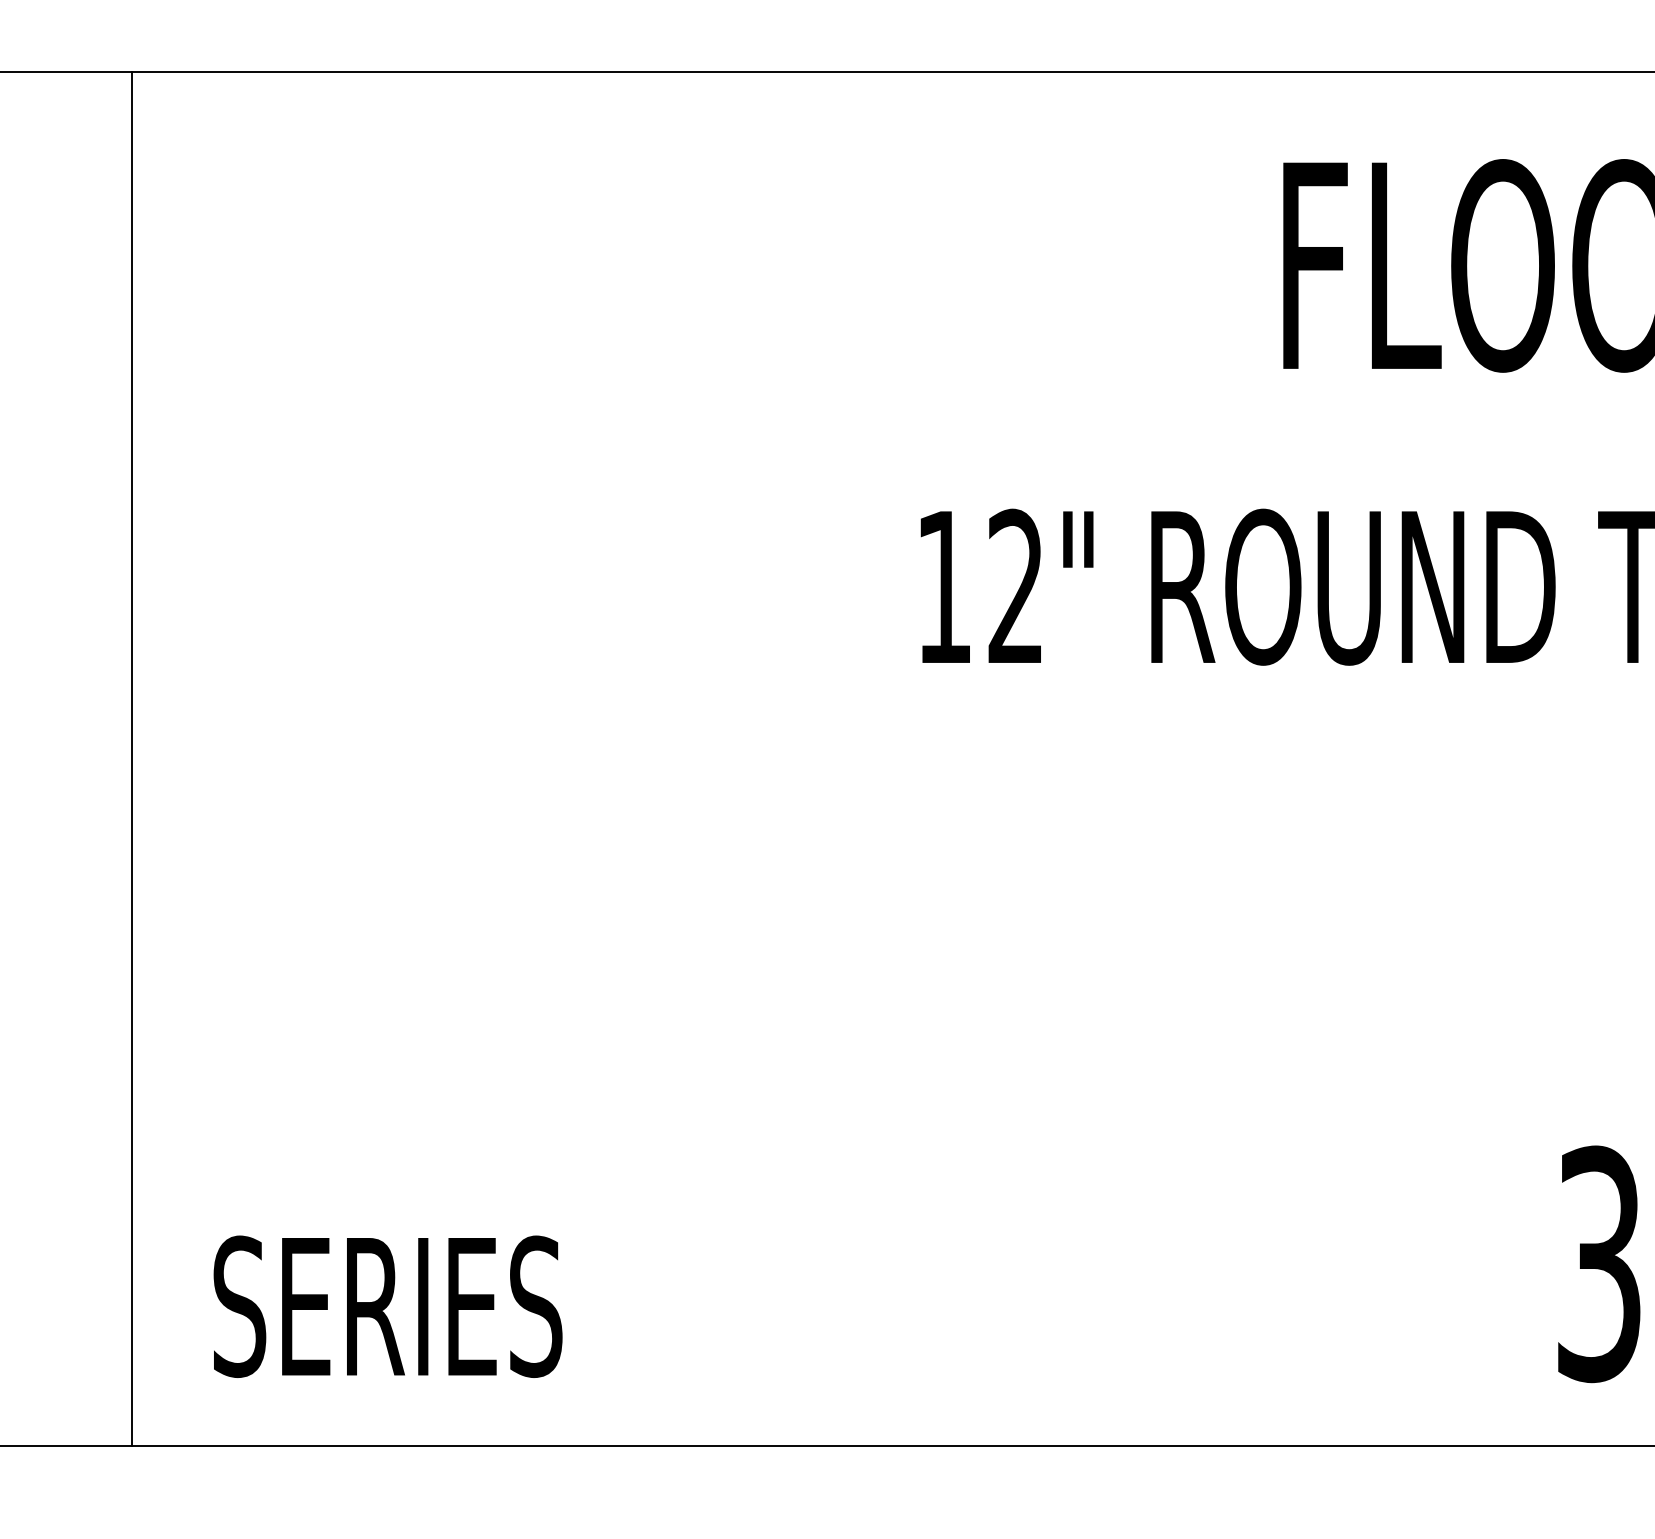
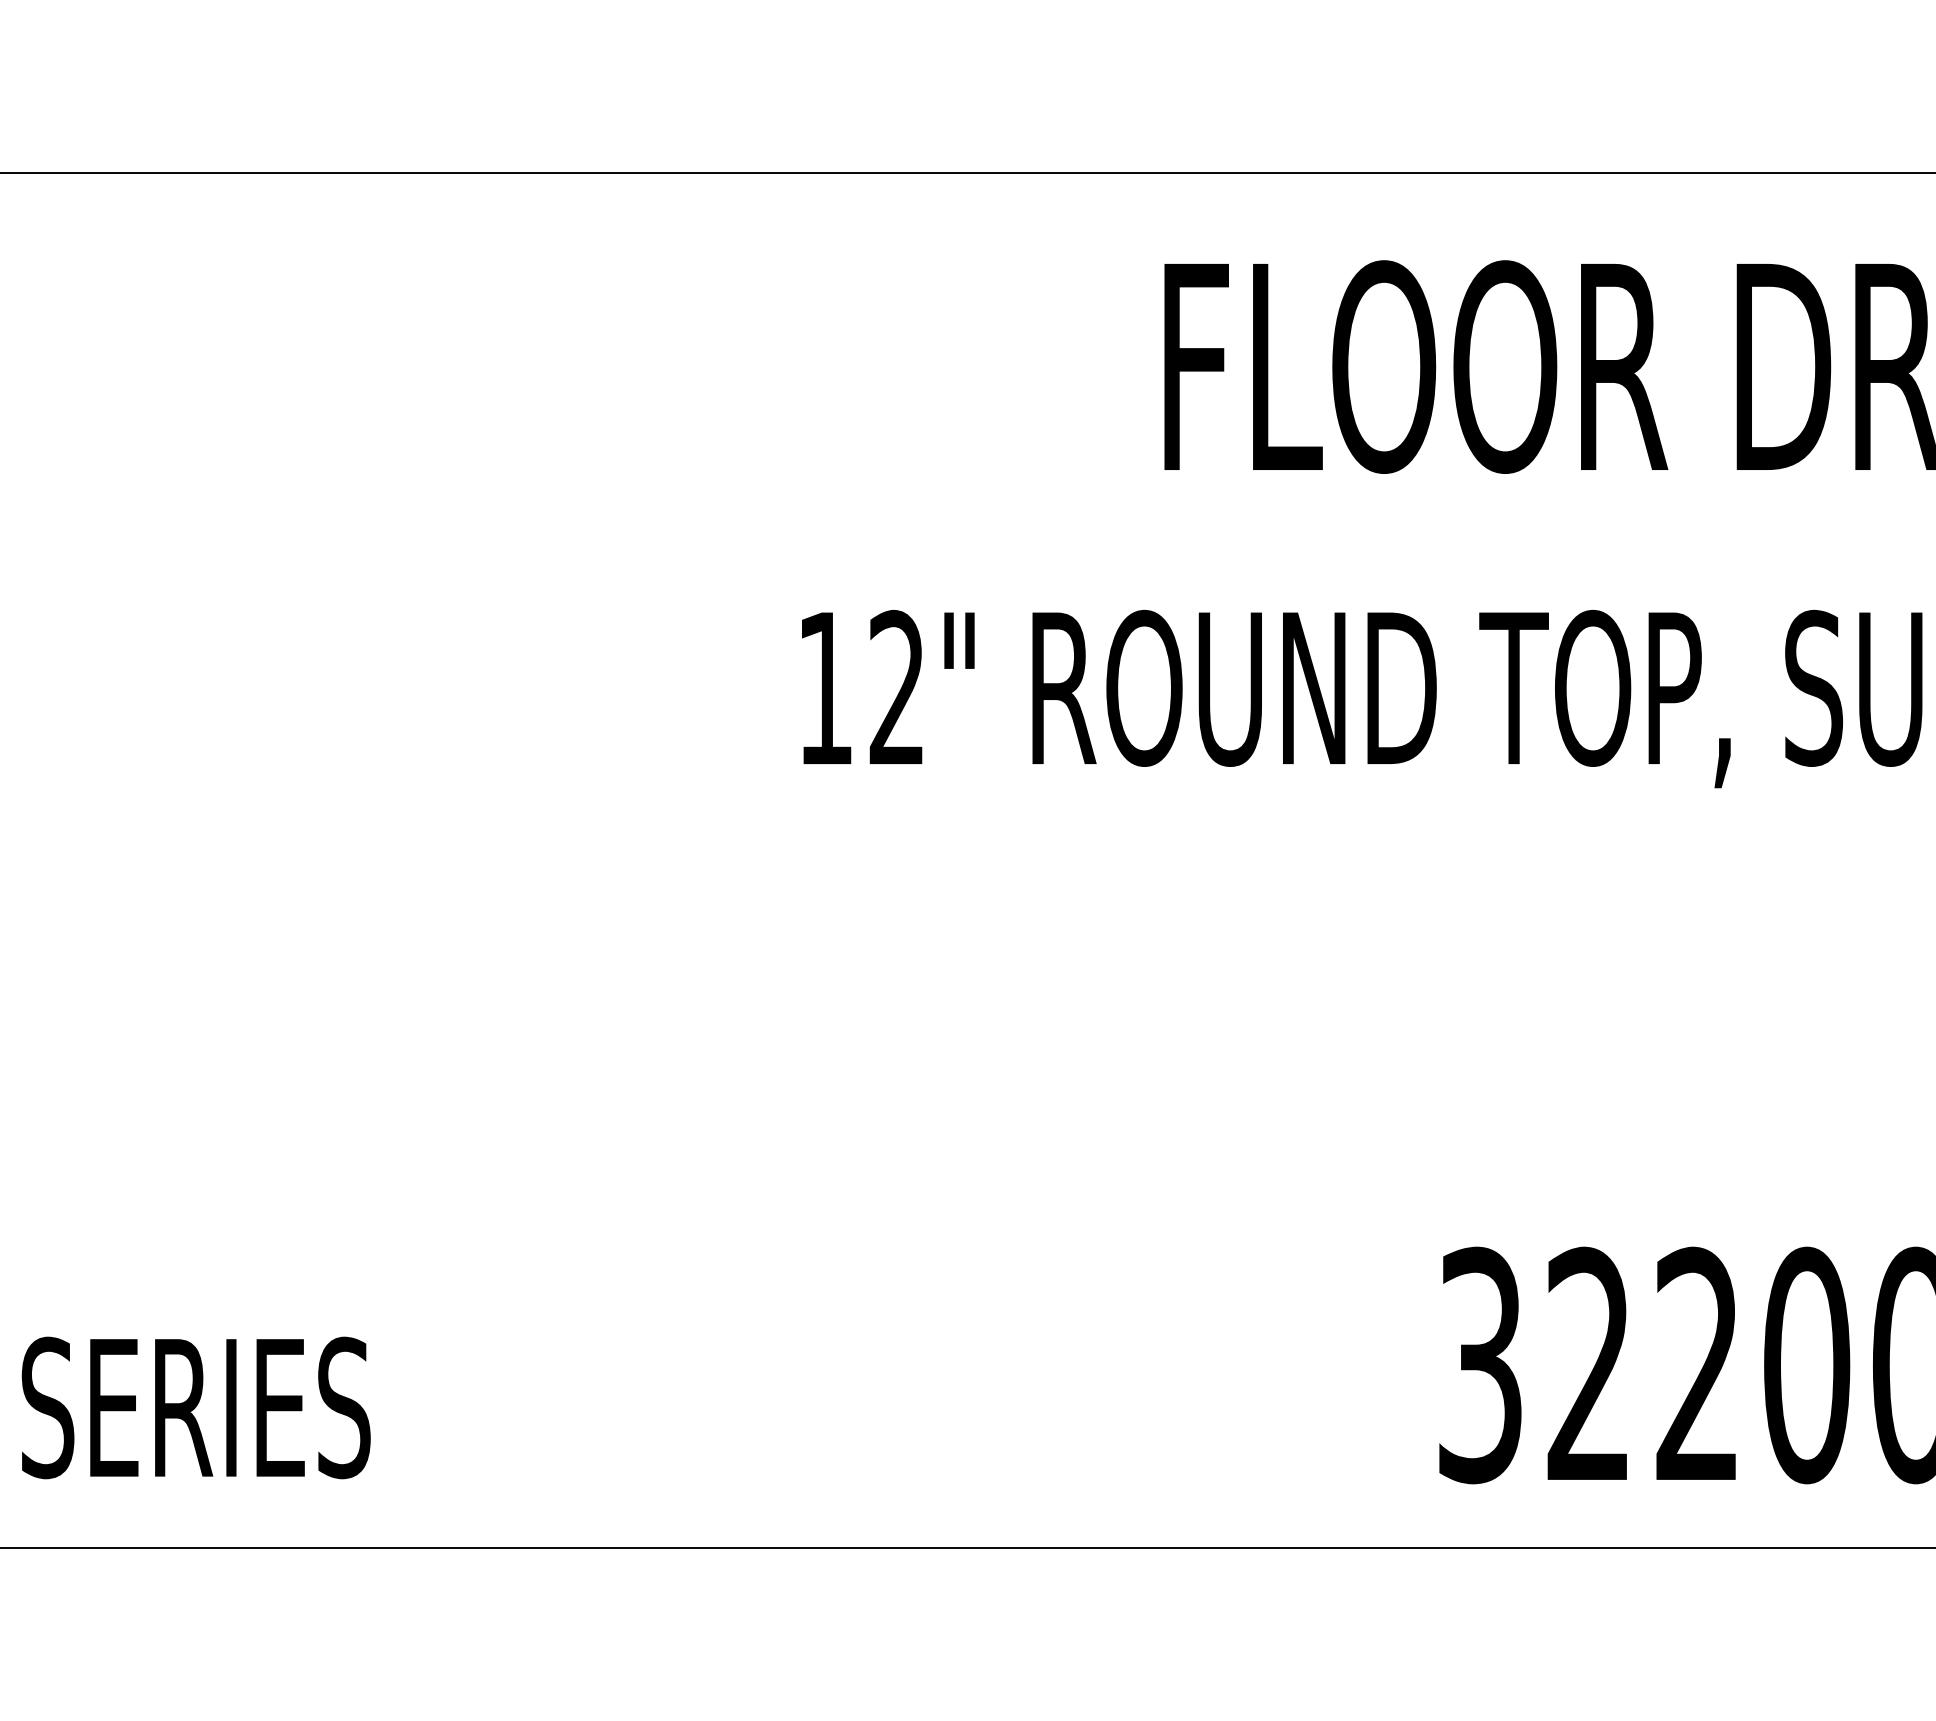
line: (132, 759) -> (13, 860), removed
text: (387, 1306) -> (195, 1407), moved

